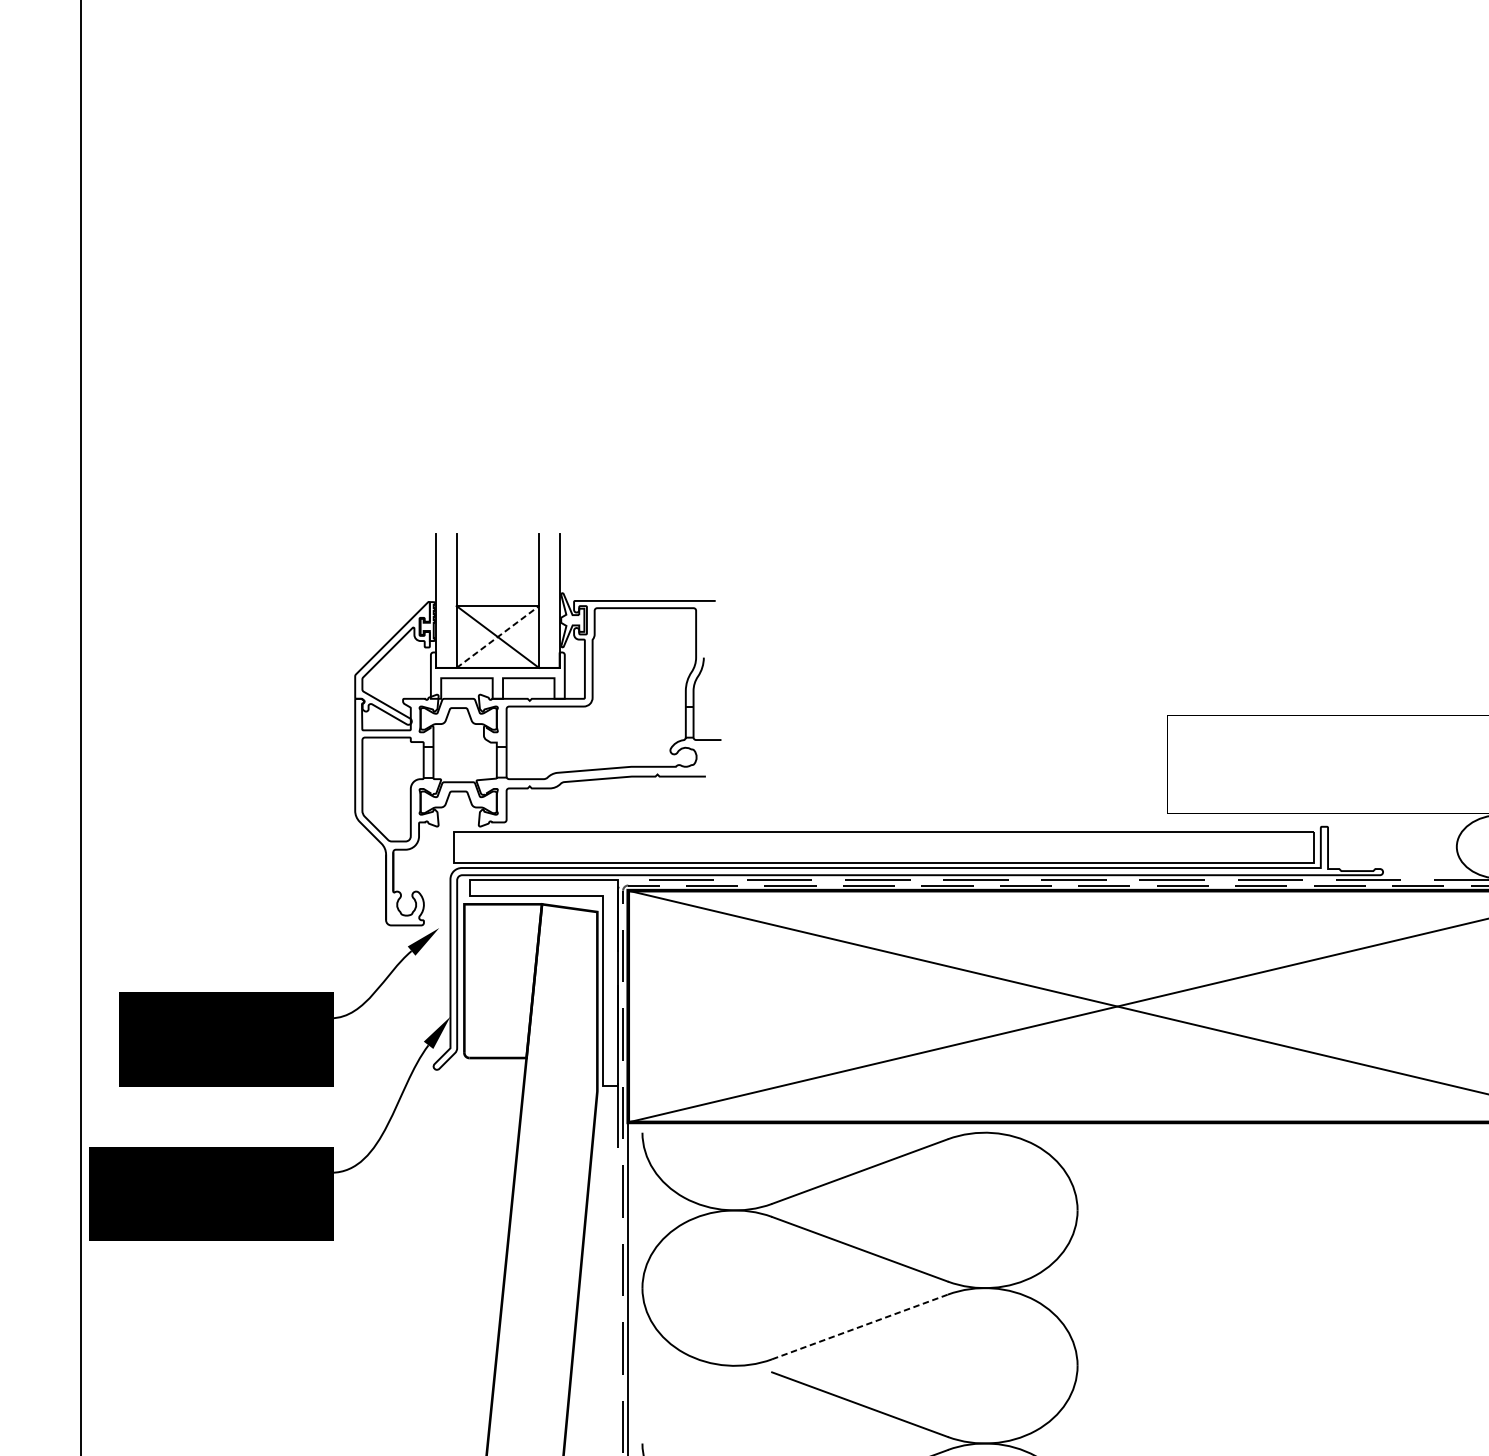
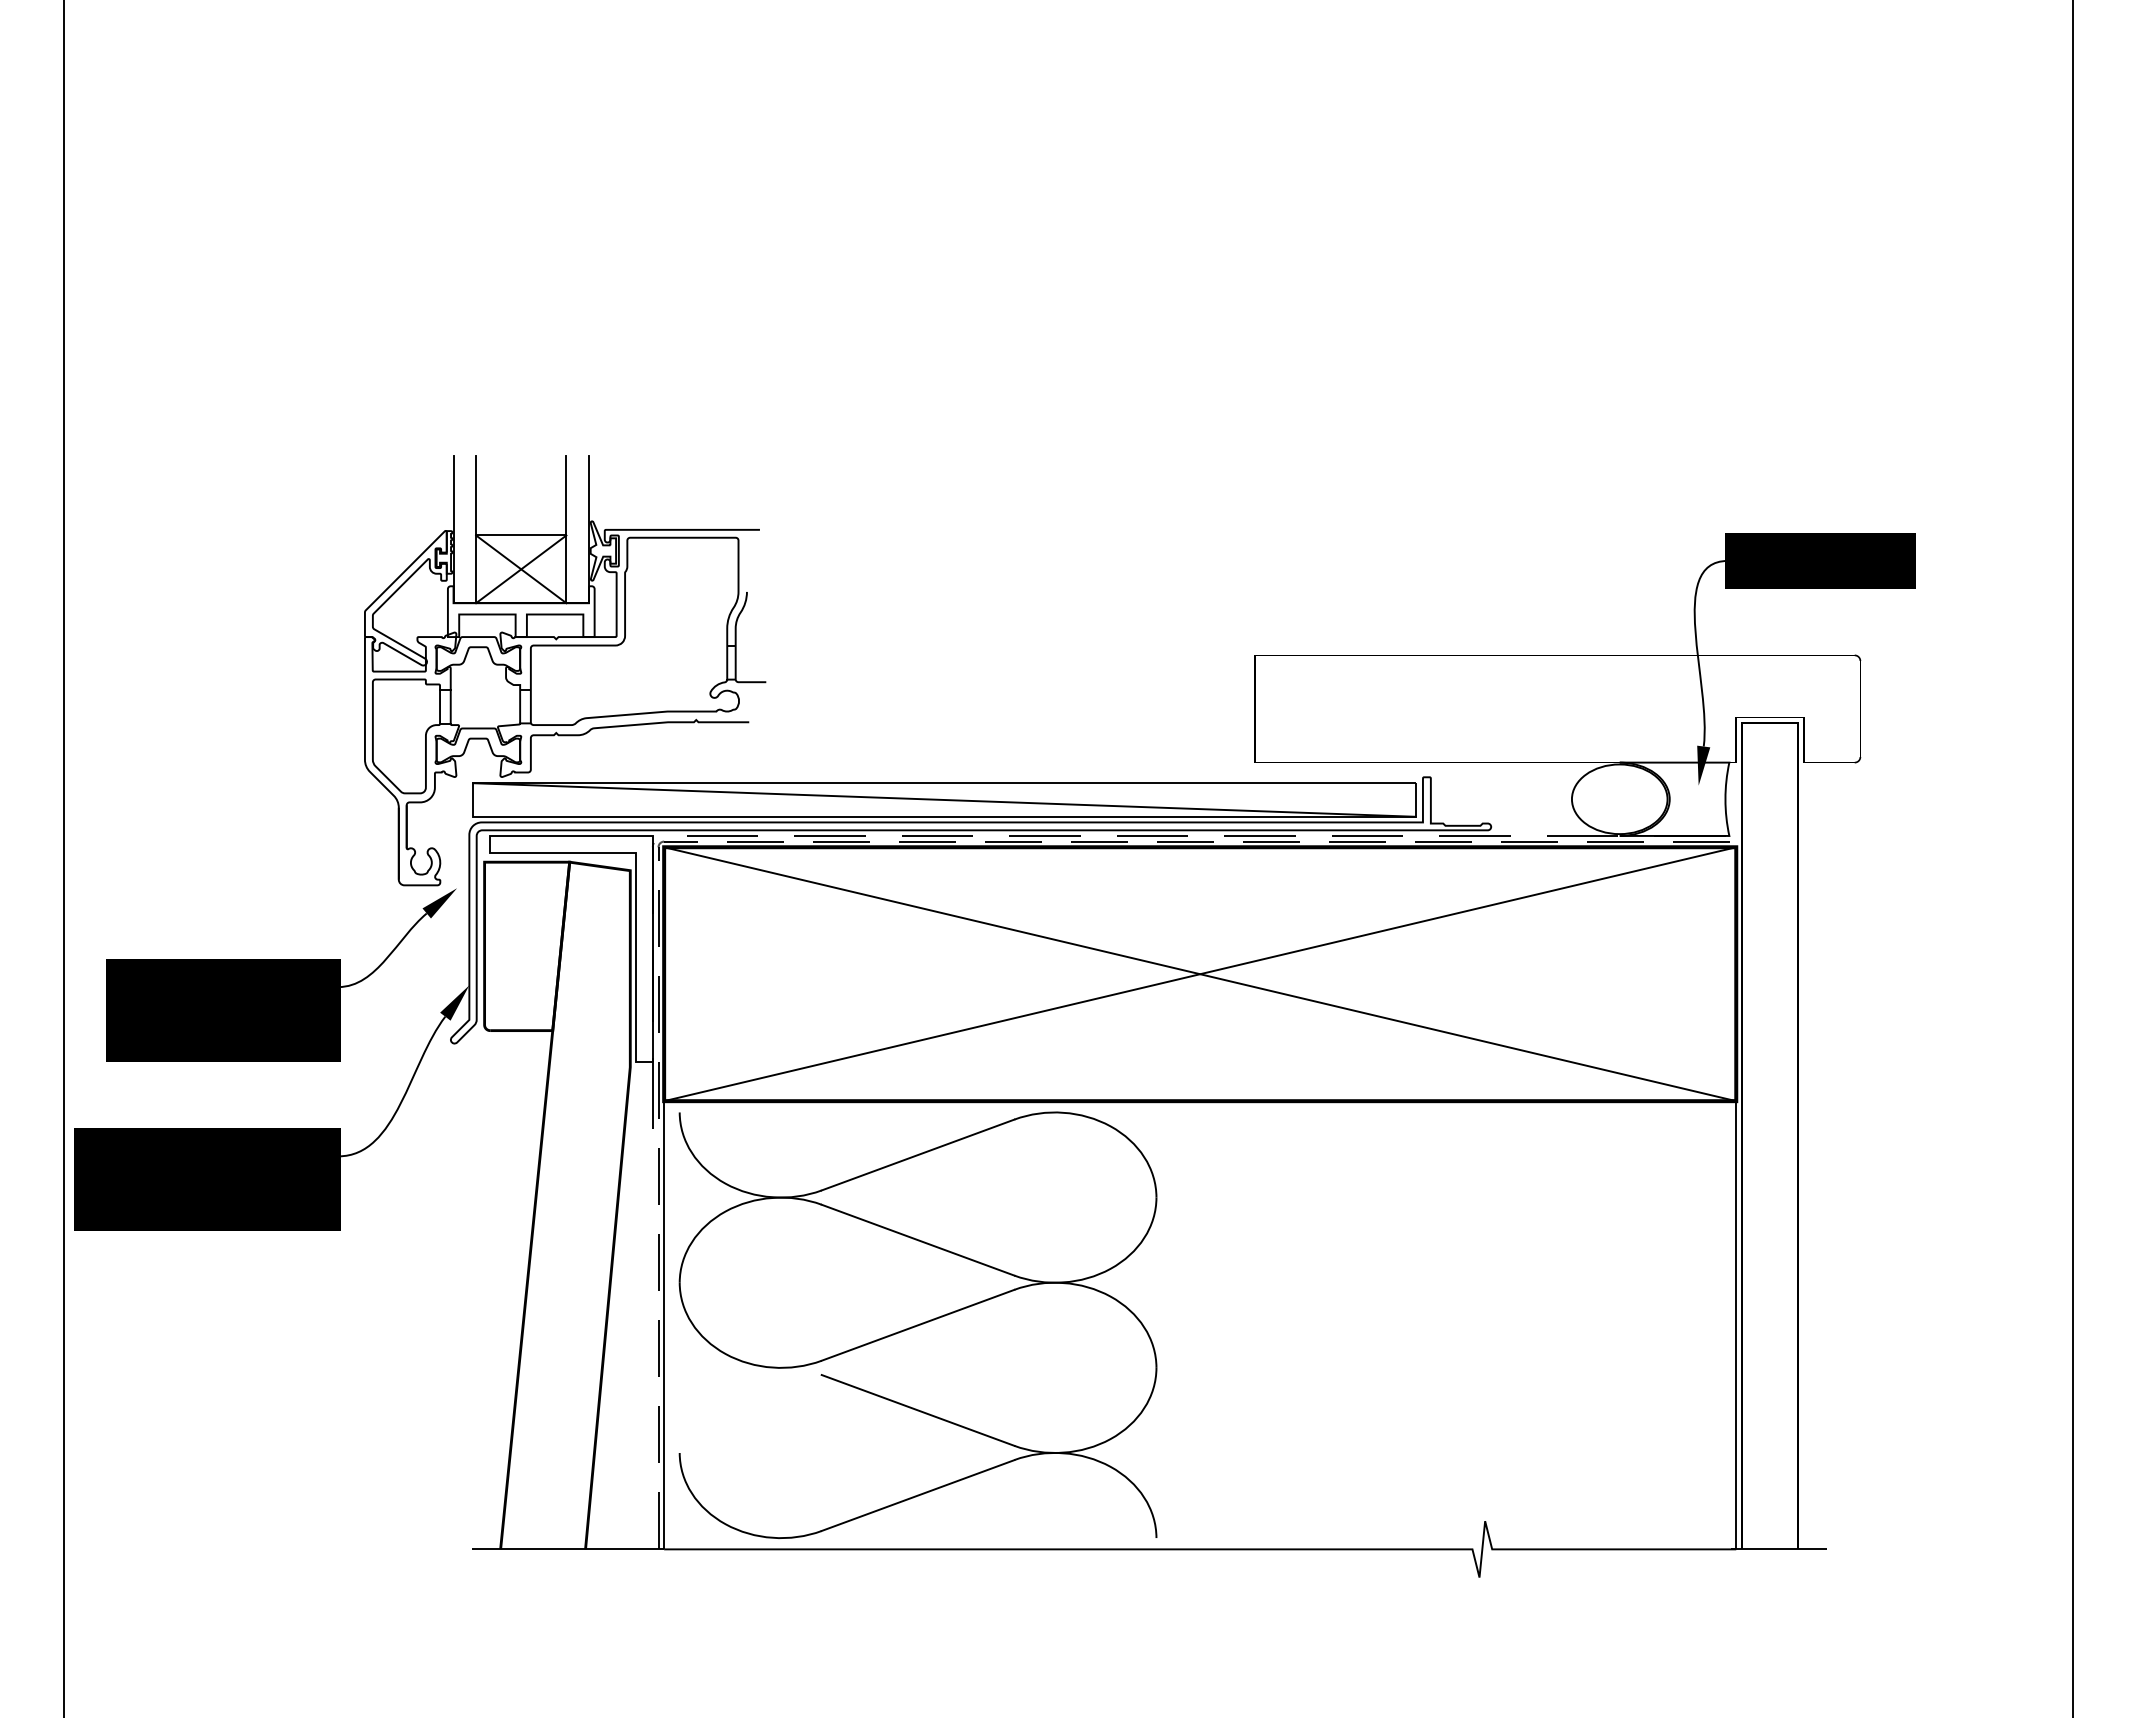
line: (498, 637) -> (521, 569), dashed -> solid
line: (884, 847) -> (944, 799), added
line: (860, 1327) -> (918, 1325), dashed -> solid

